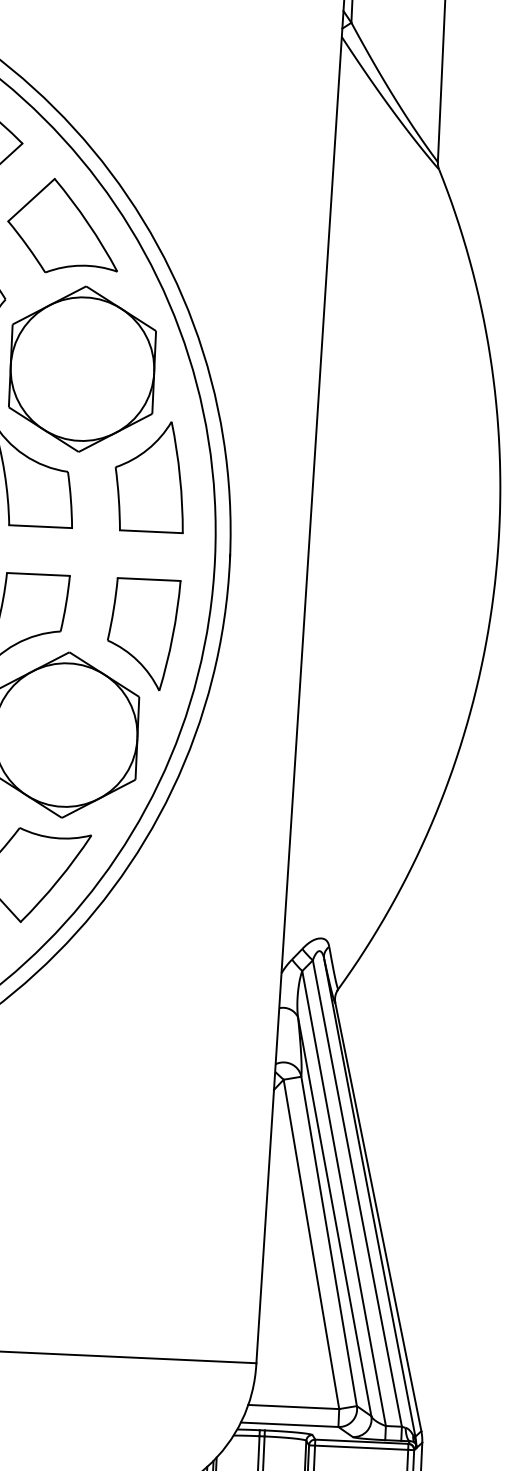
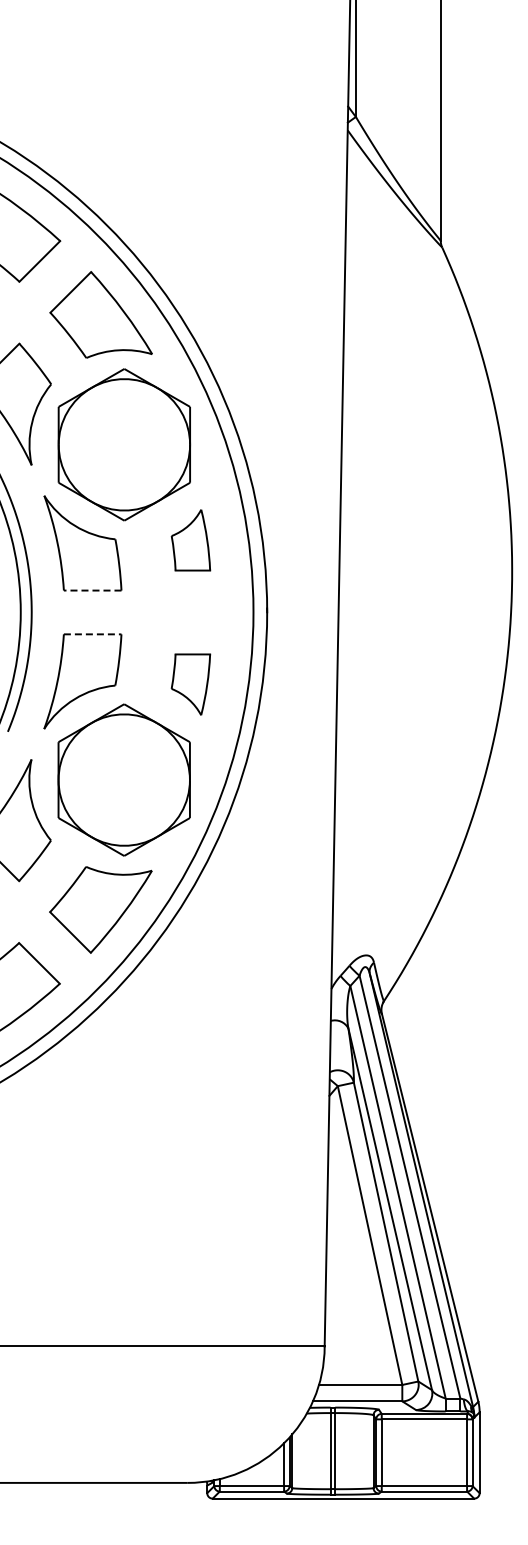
part: (149, 476) -> (190, 540), size x0.6
line: (40, 526) -> (92, 590), solid -> dashed
line: (38, 574) -> (92, 634), solid -> dashed
part: (142, 634) -> (190, 684), size x0.6

